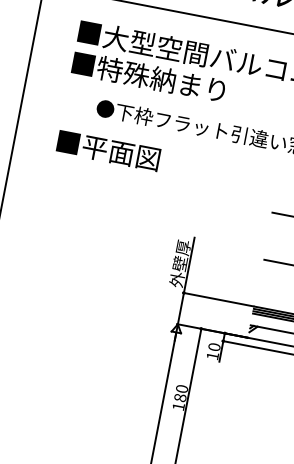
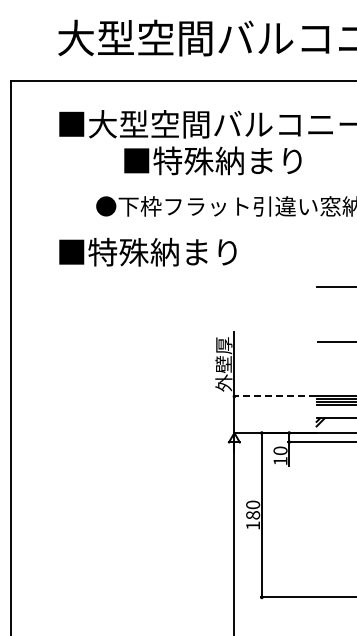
text: (148, 76) -> (212, 160), moved
text: (146, 156) -> (162, 251), ■平面図 -> ■特殊納まり
line: (218, 299) -> (274, 396), solid -> dashed

